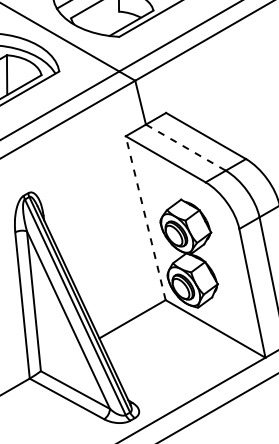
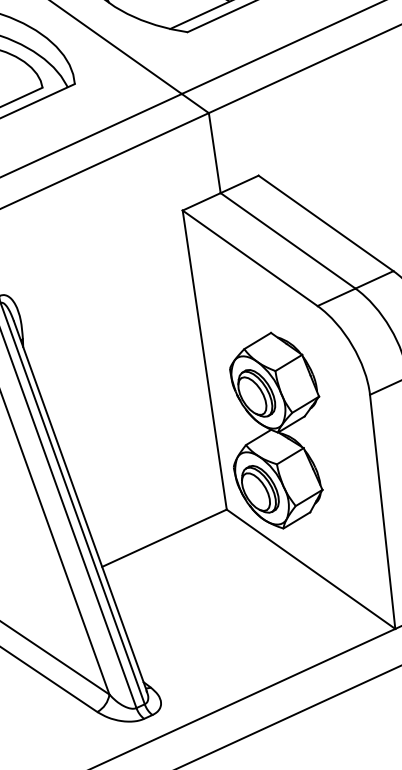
line: (186, 147) -> (289, 240), dashed -> solid
line: (145, 217) -> (204, 358), dashed -> solid

